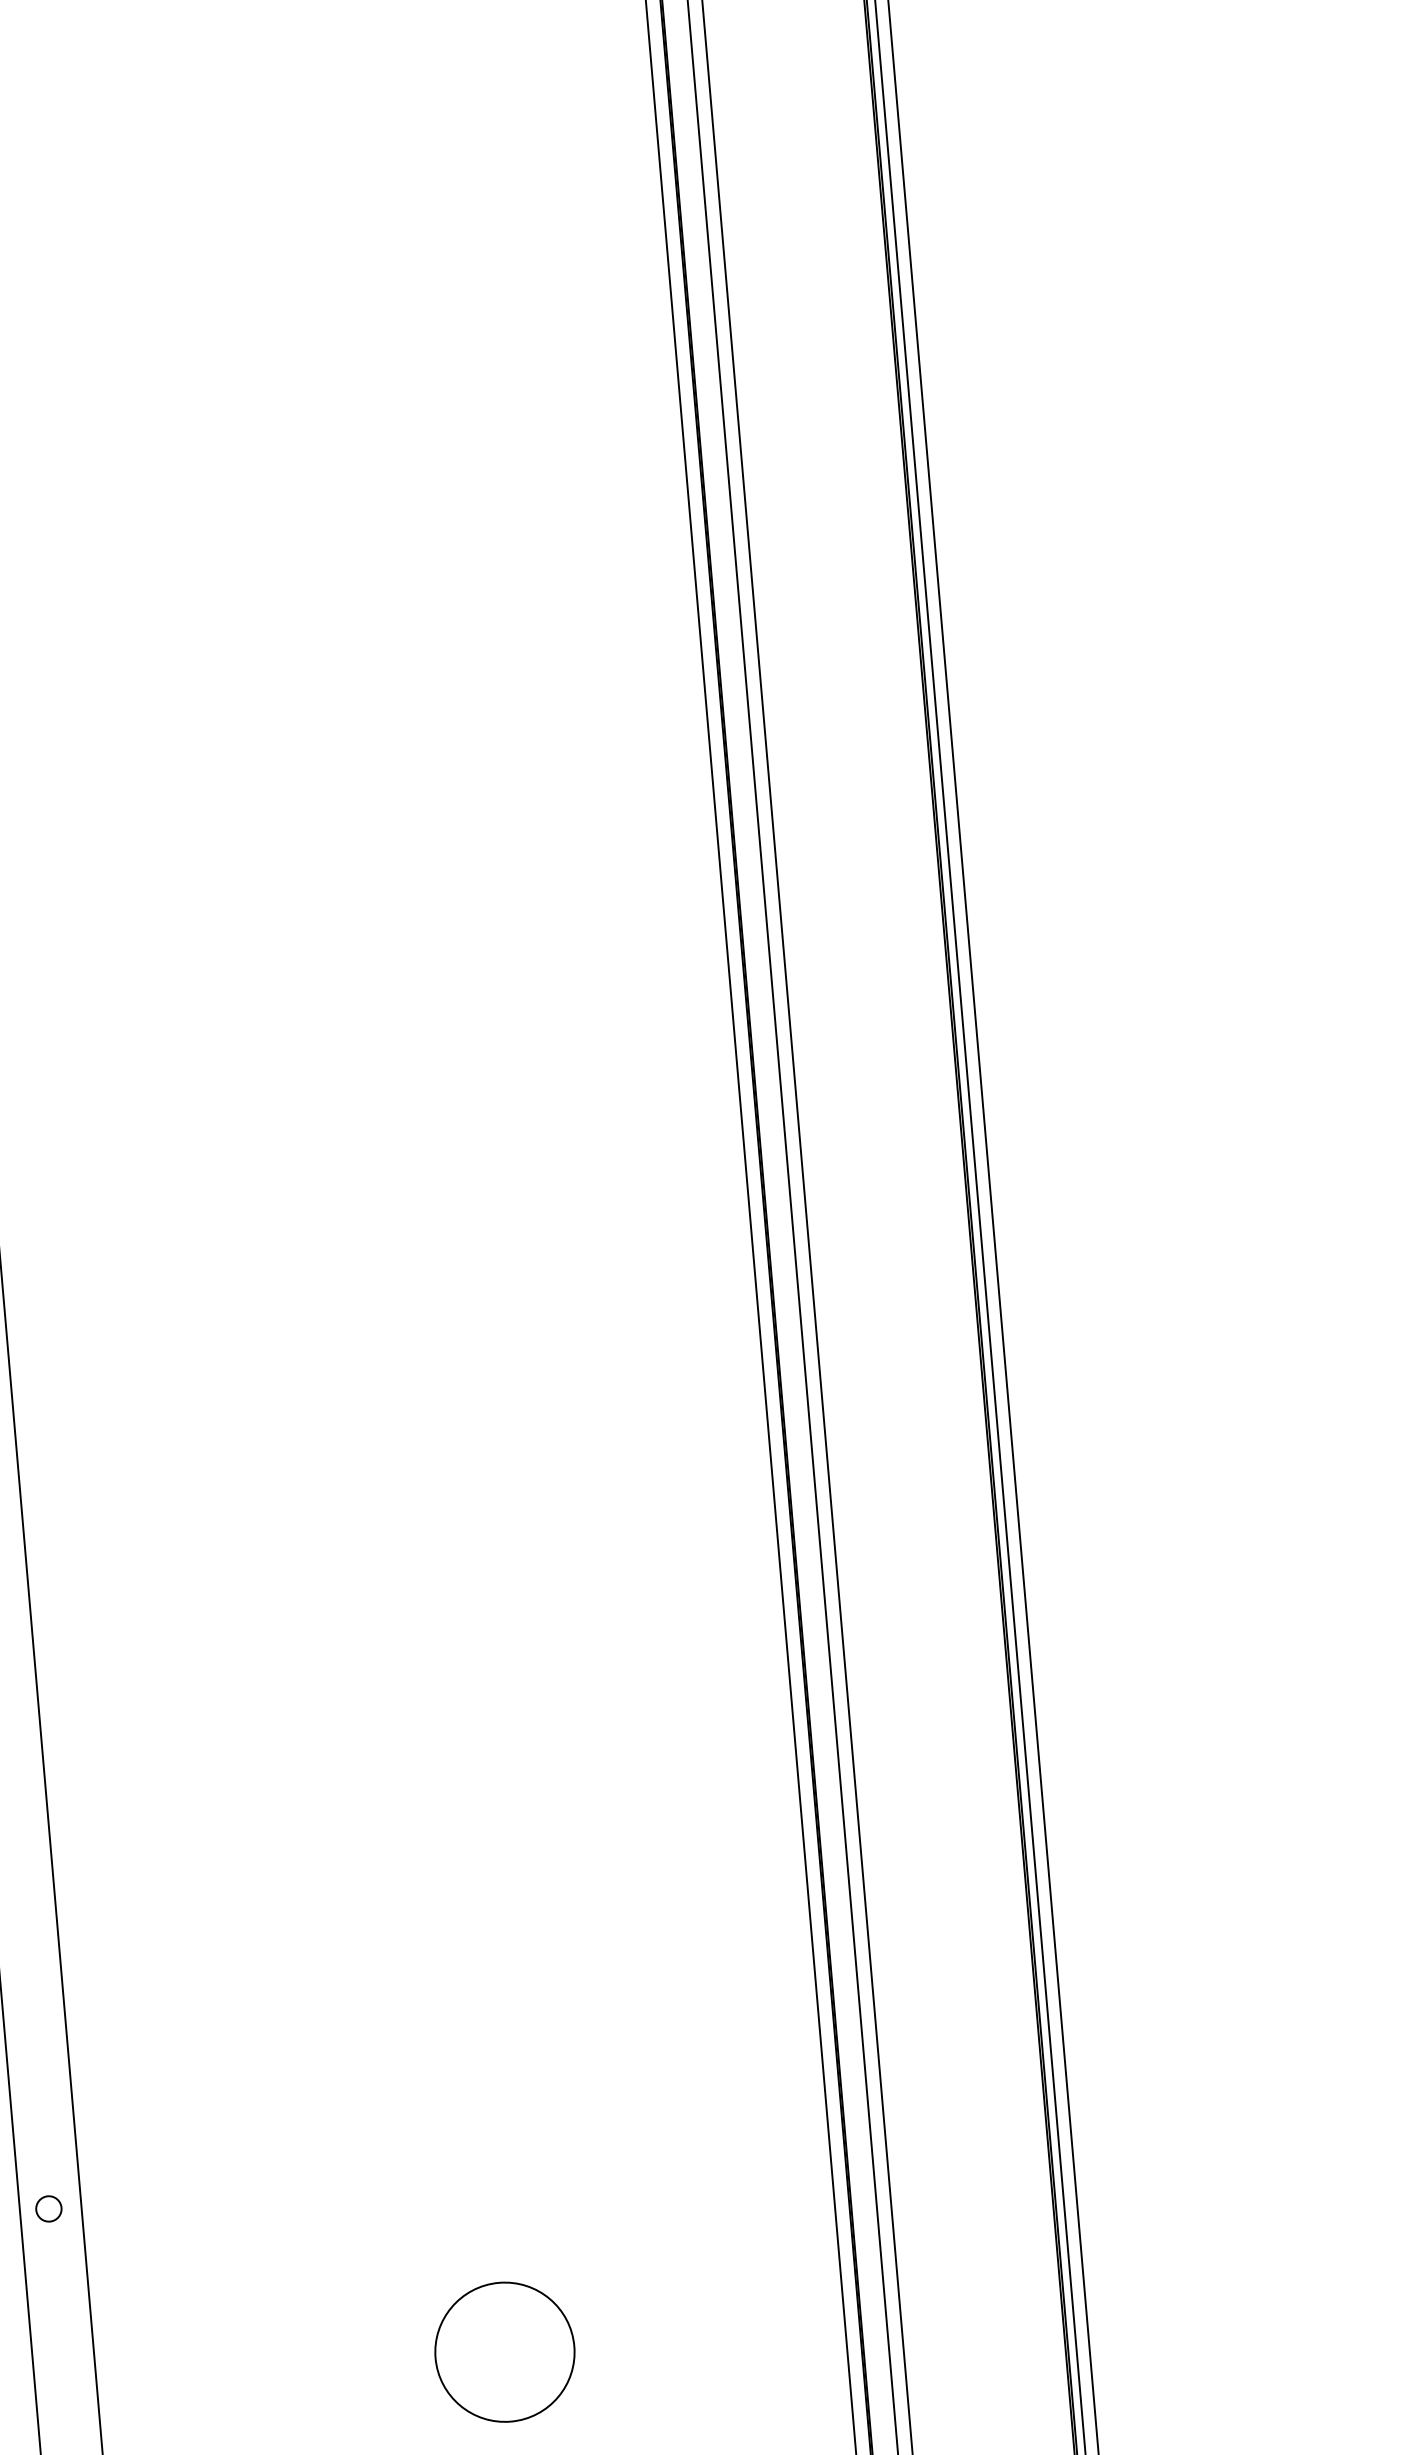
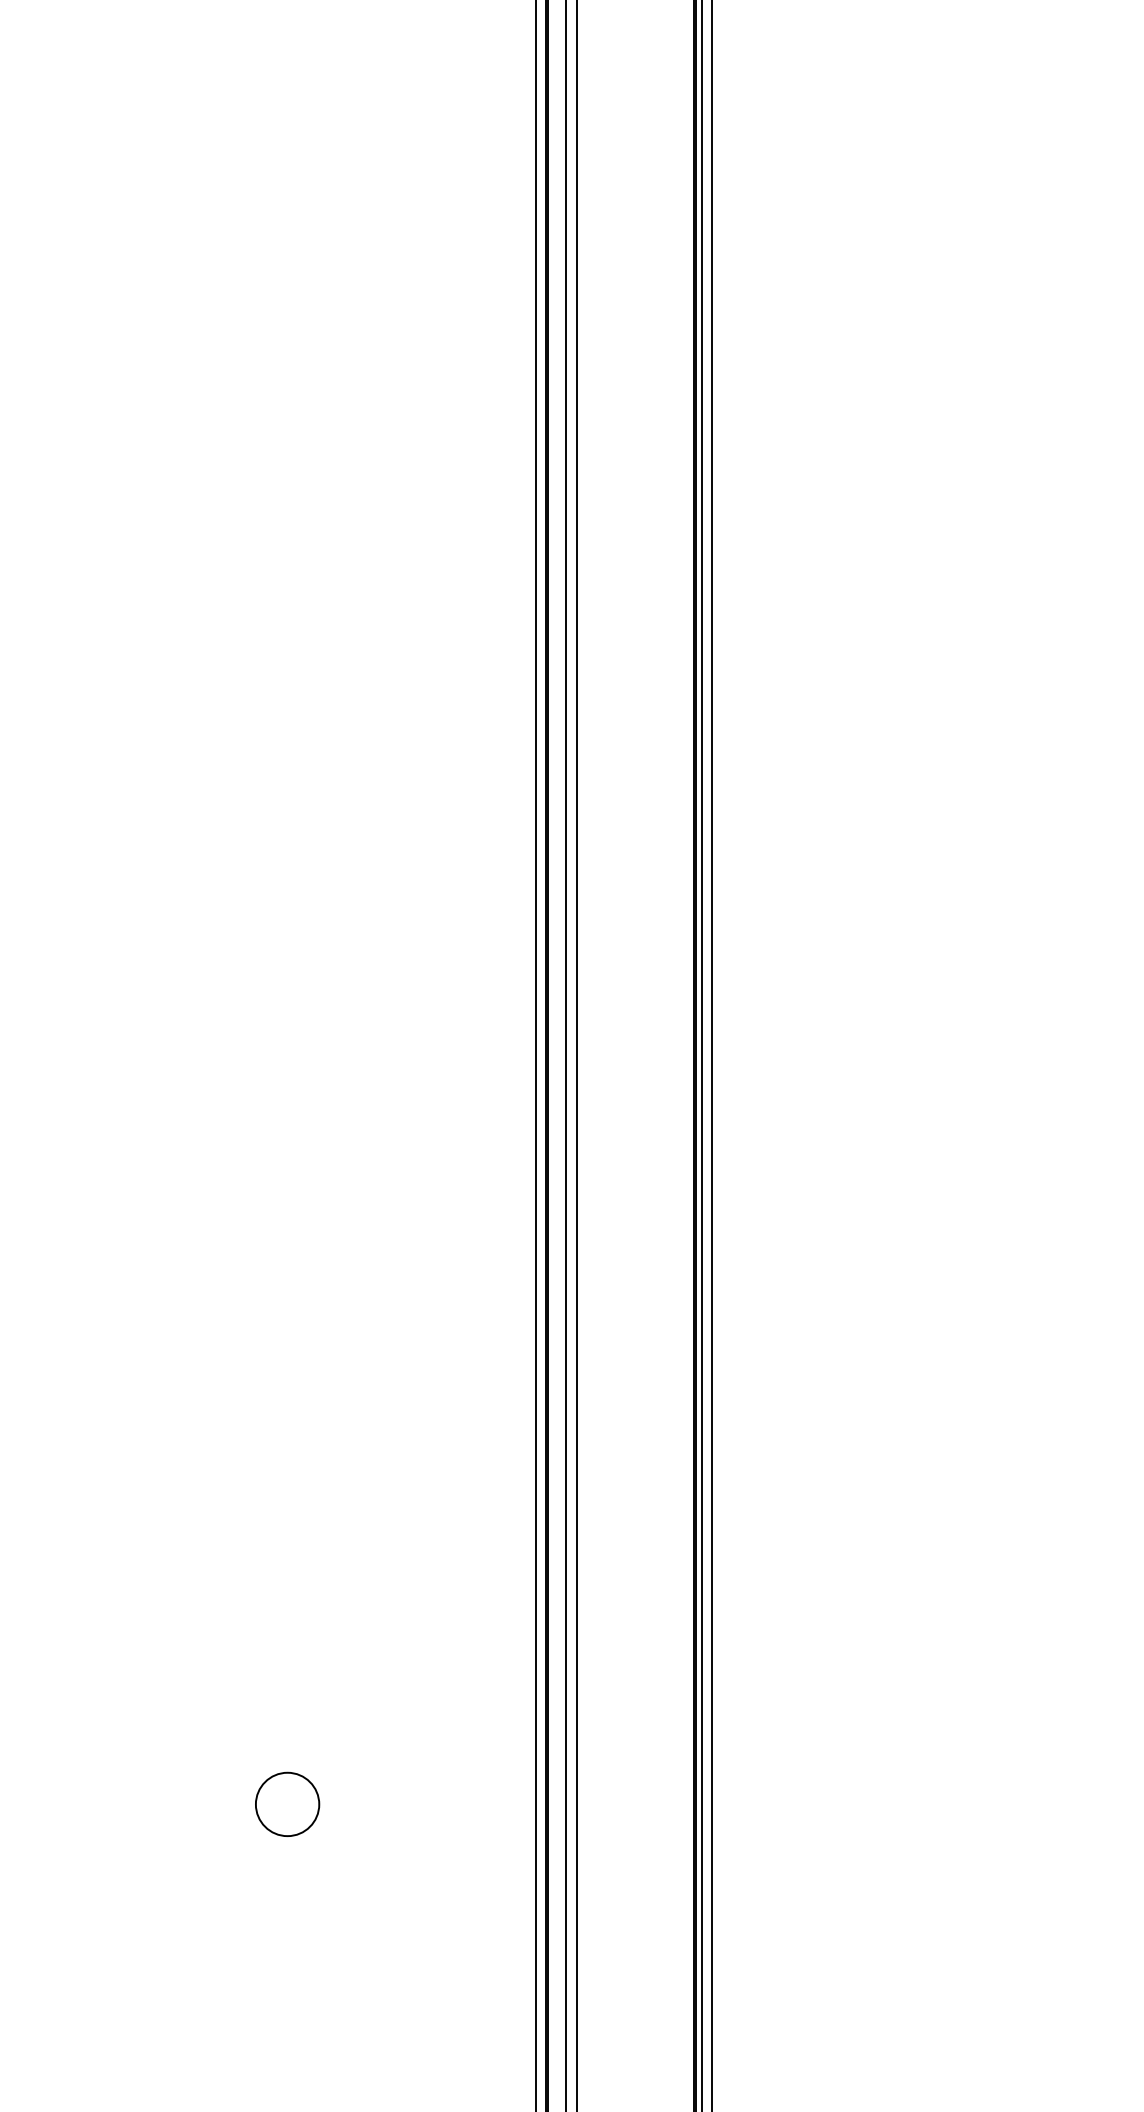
circle: (505, 2350) -> (287, 1803), size x0.62

